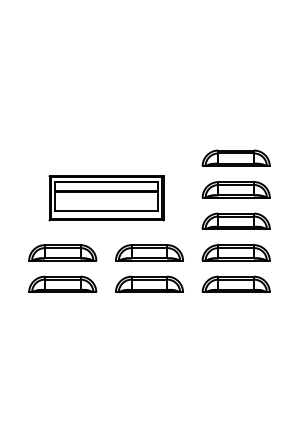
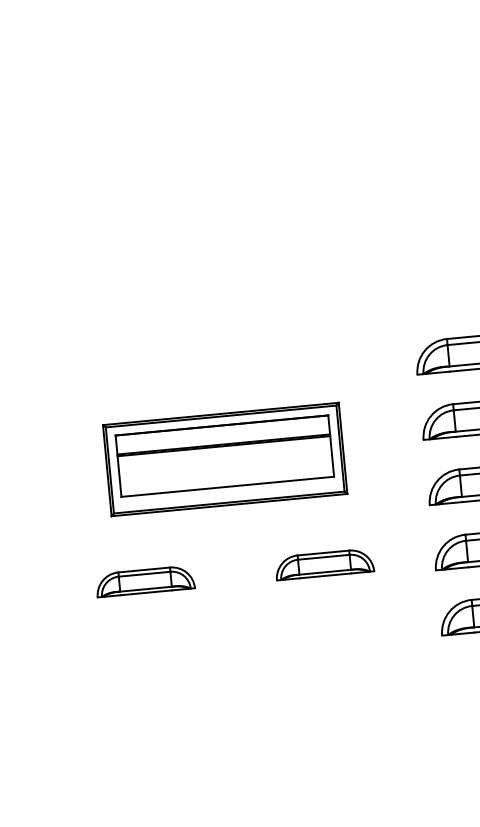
part: (62, 252) -> (144, 580), size x0.7
part: (149, 252) -> (324, 563), size x0.7
part: (62, 283) -> (150, 644), removed
part: (149, 283) -> (330, 627), removed

